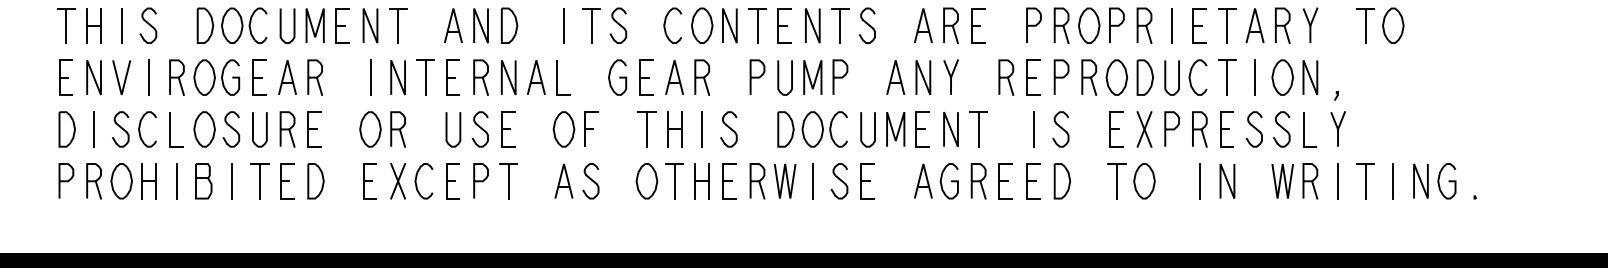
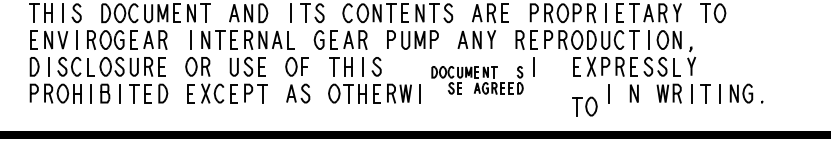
part: (923, 155) -> (477, 80), size x0.6
part: (1131, 181) -> (584, 106), moved
line: (1198, 181) -> (608, 93), moved

